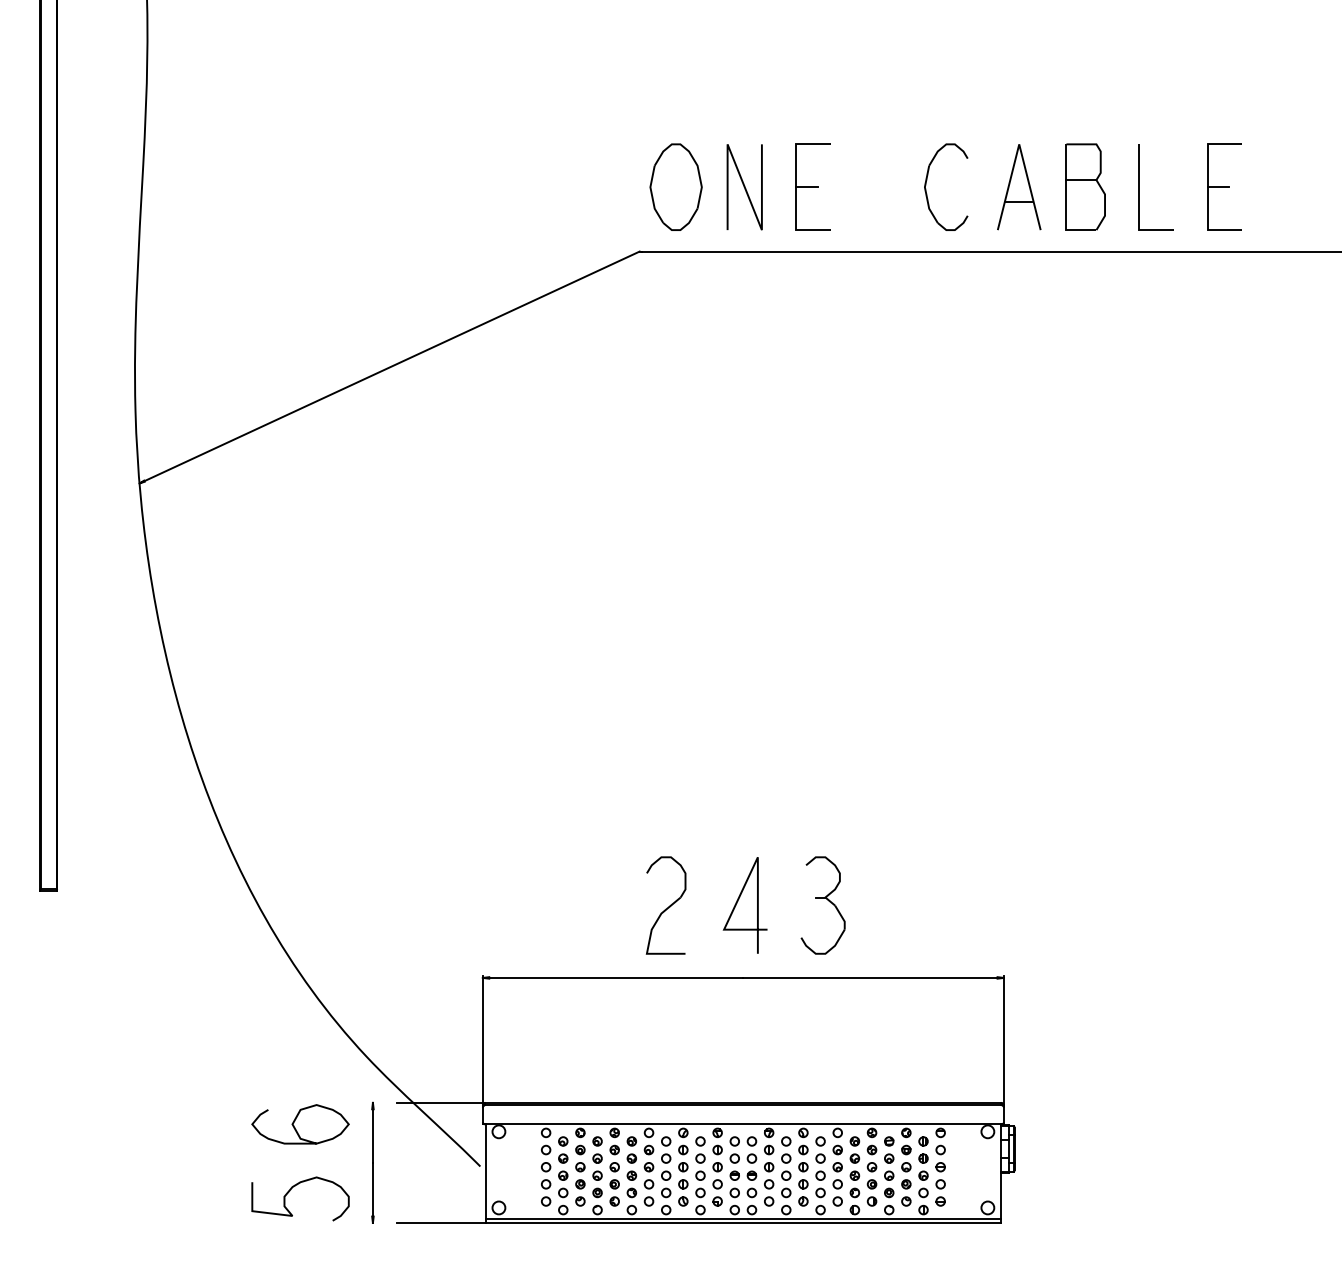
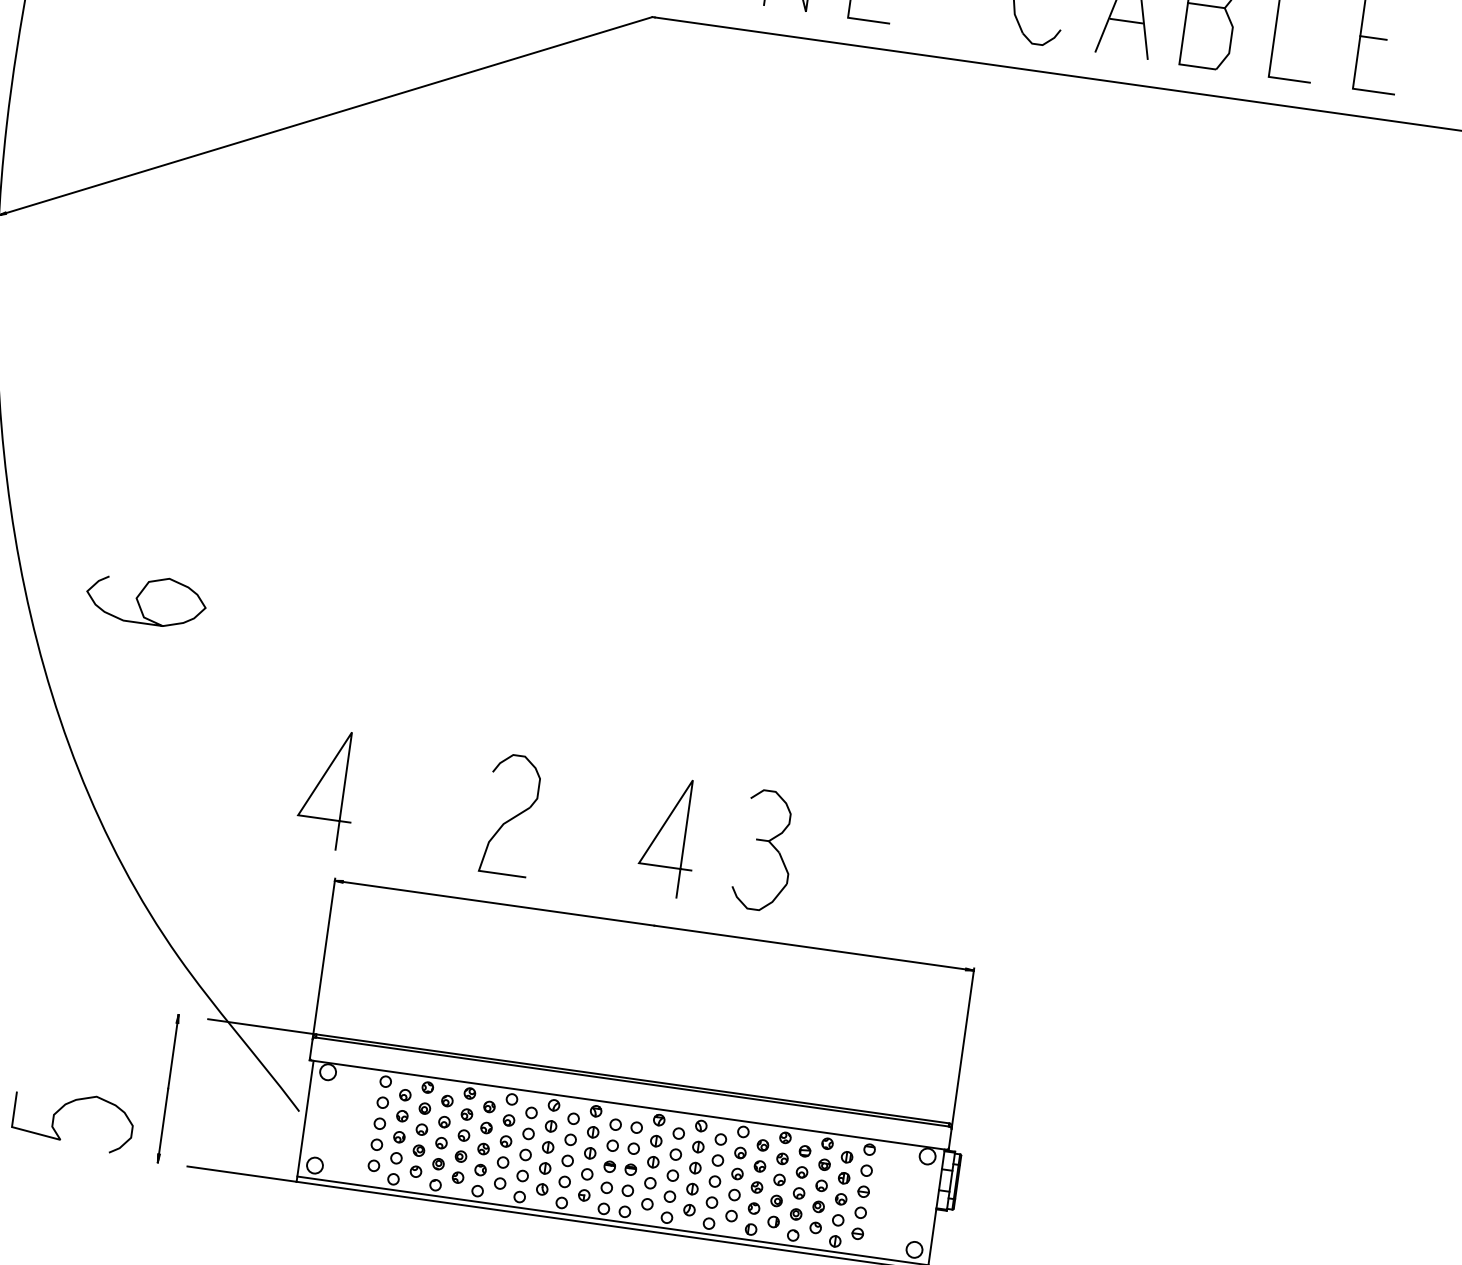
line: (460, 901) -> (320, 783), added
part: (665, 905) -> (510, 814), moved
curve: (295, 1121) -> (140, 595), moved

